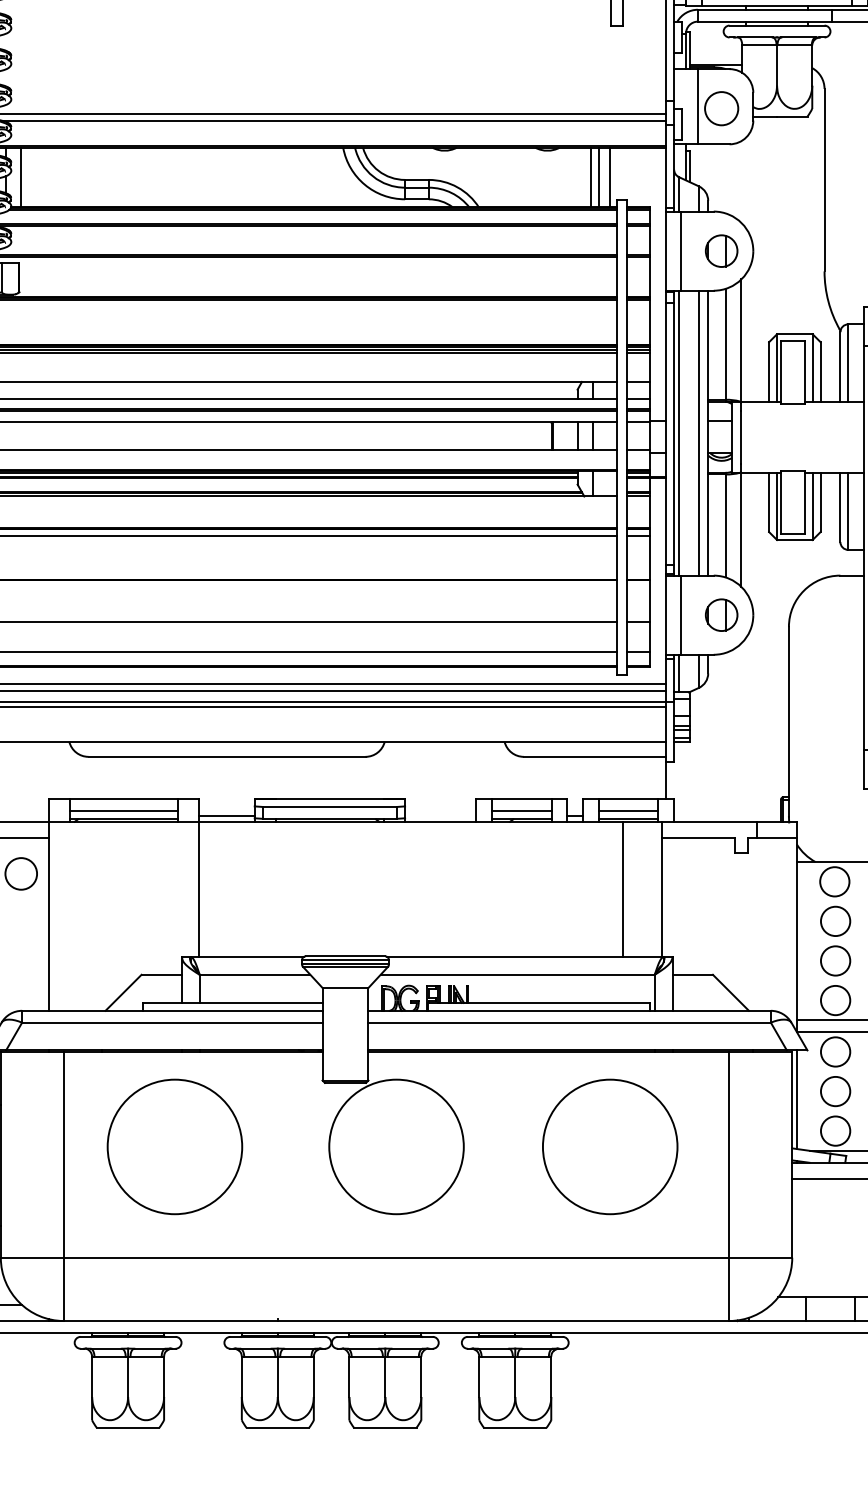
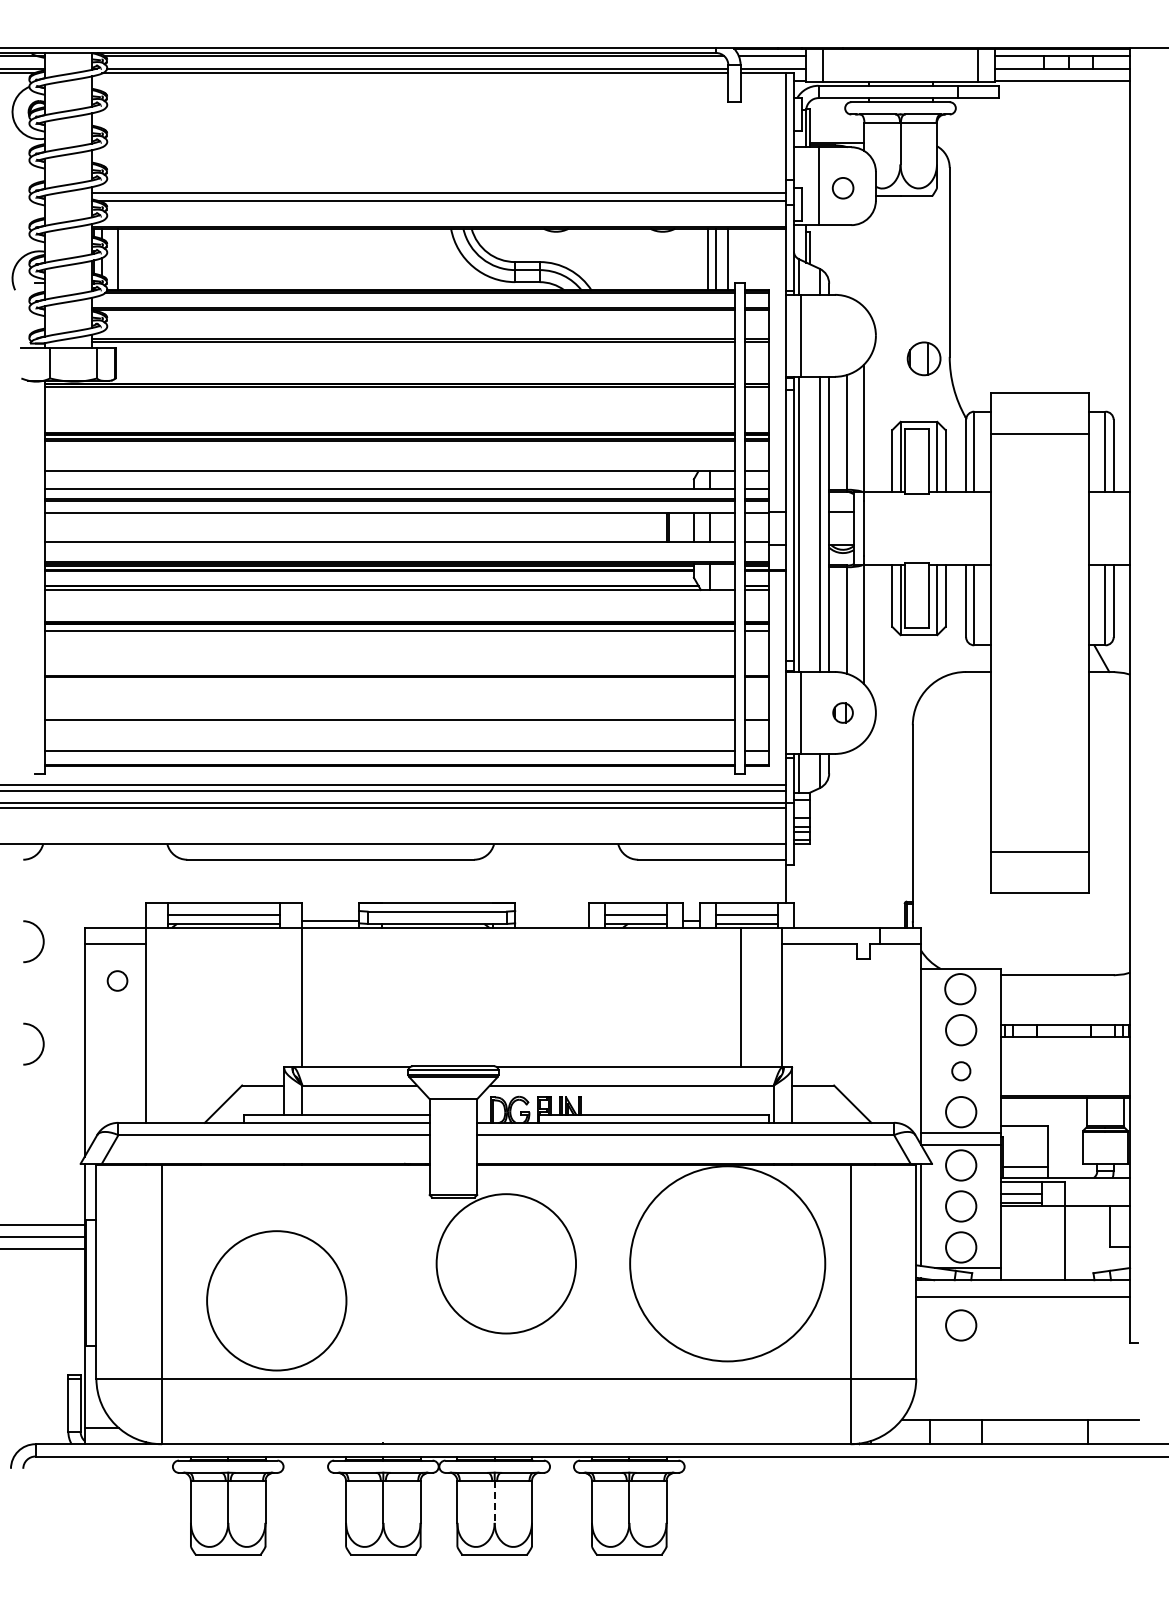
circle: (721, 108) -> (842, 188), size x0.6
part: (721, 250) -> (923, 358), moved
part: (721, 614) -> (842, 712), size x0.6
circle: (21, 873) -> (117, 980), size x0.6
circle: (835, 961) -> (961, 1071), size x0.6
circle: (174, 1146) -> (276, 1300), moved
circle: (610, 1146) -> (727, 1263), size x1.4
circle: (835, 1206) -> (961, 1325), added
line: (385, 1377) -> (494, 1502), solid -> dashed

